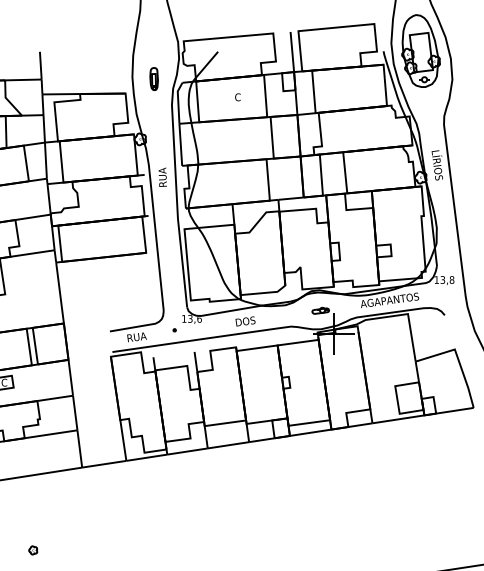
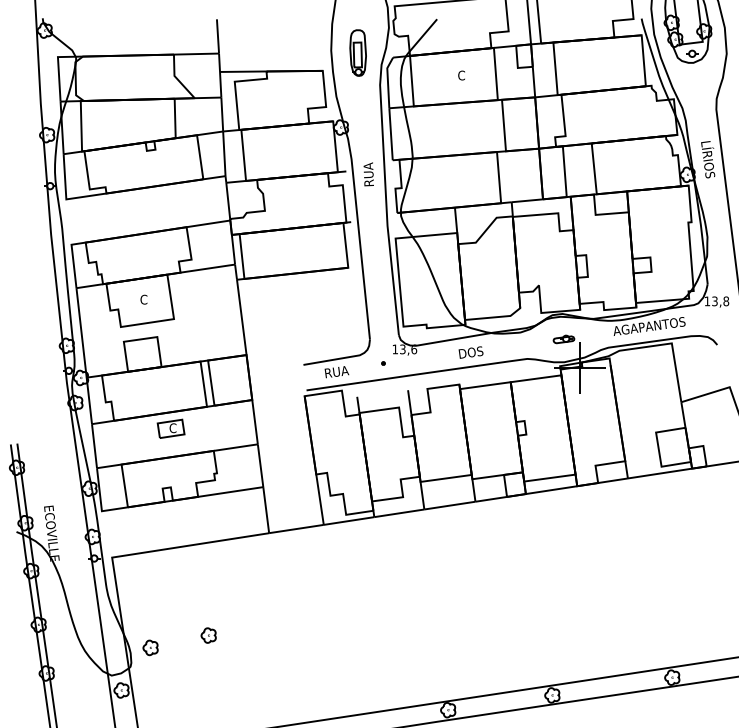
part: (153, 78) -> (357, 52), size x1.67
part: (33, 550) -> (208, 635), size x1.43

